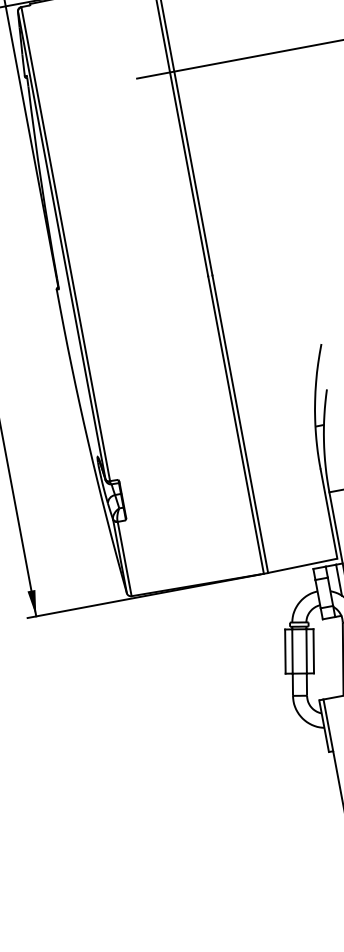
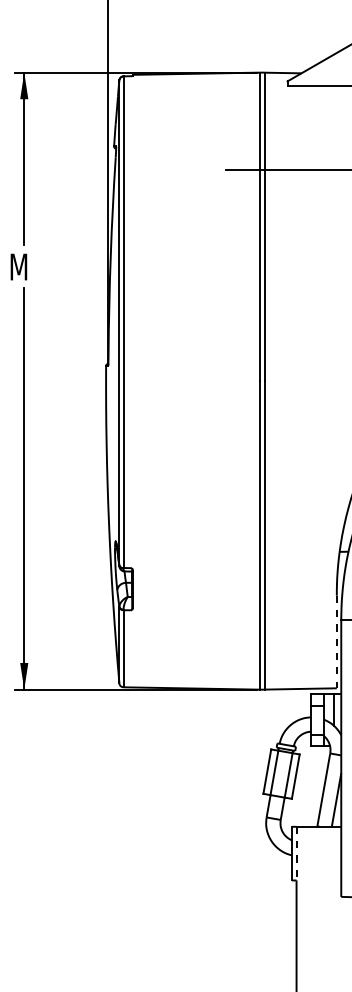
line: (328, 514) -> (336, 642), solid -> dashed
line: (328, 725) -> (296, 853), solid -> dashed

